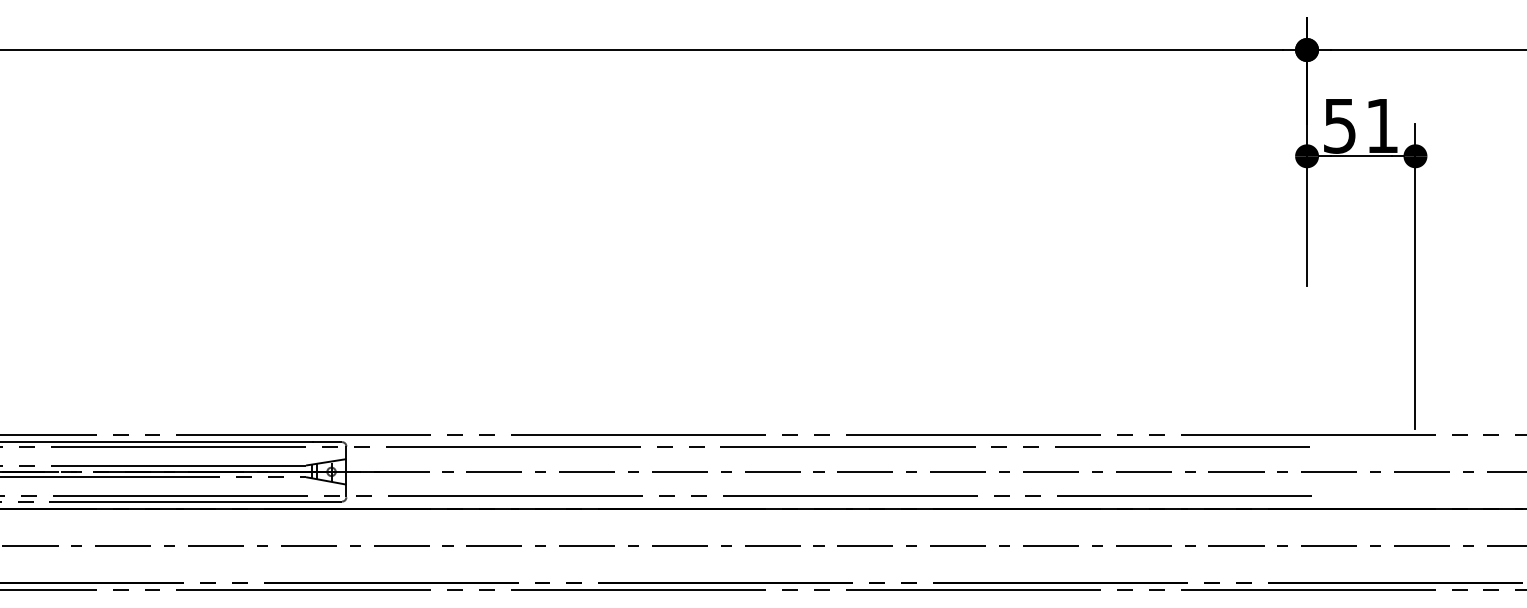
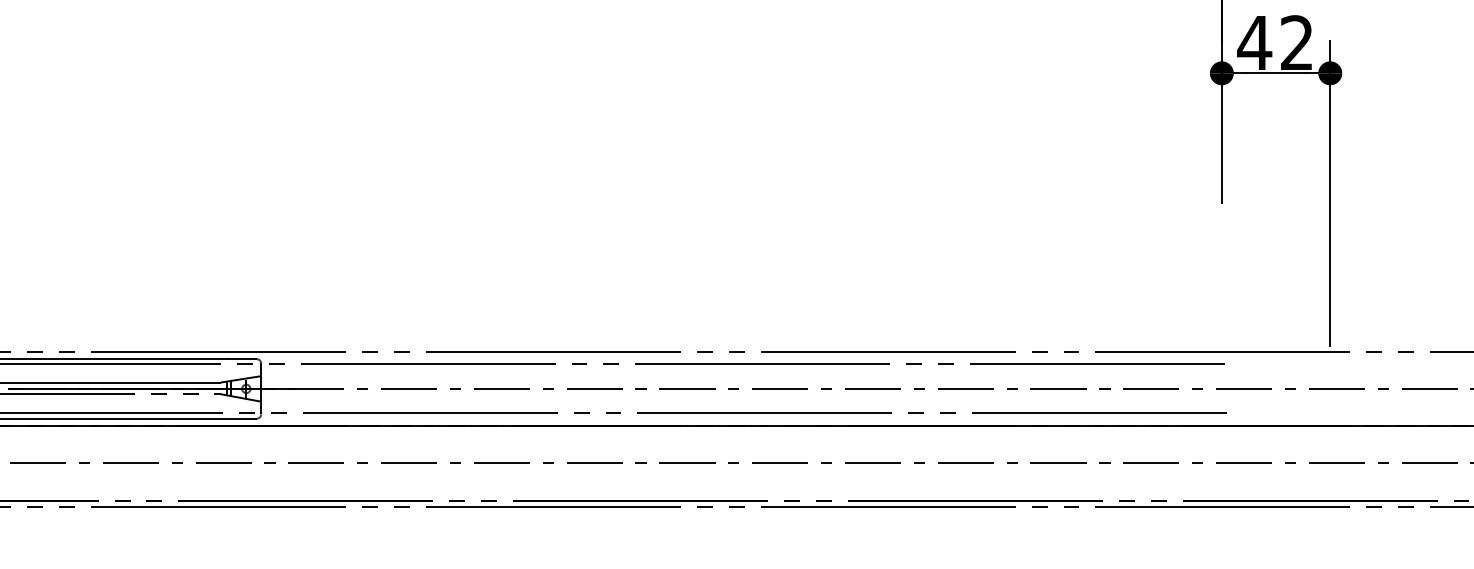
text: (1359, 125) -> (1274, 42), 51 -> 42

